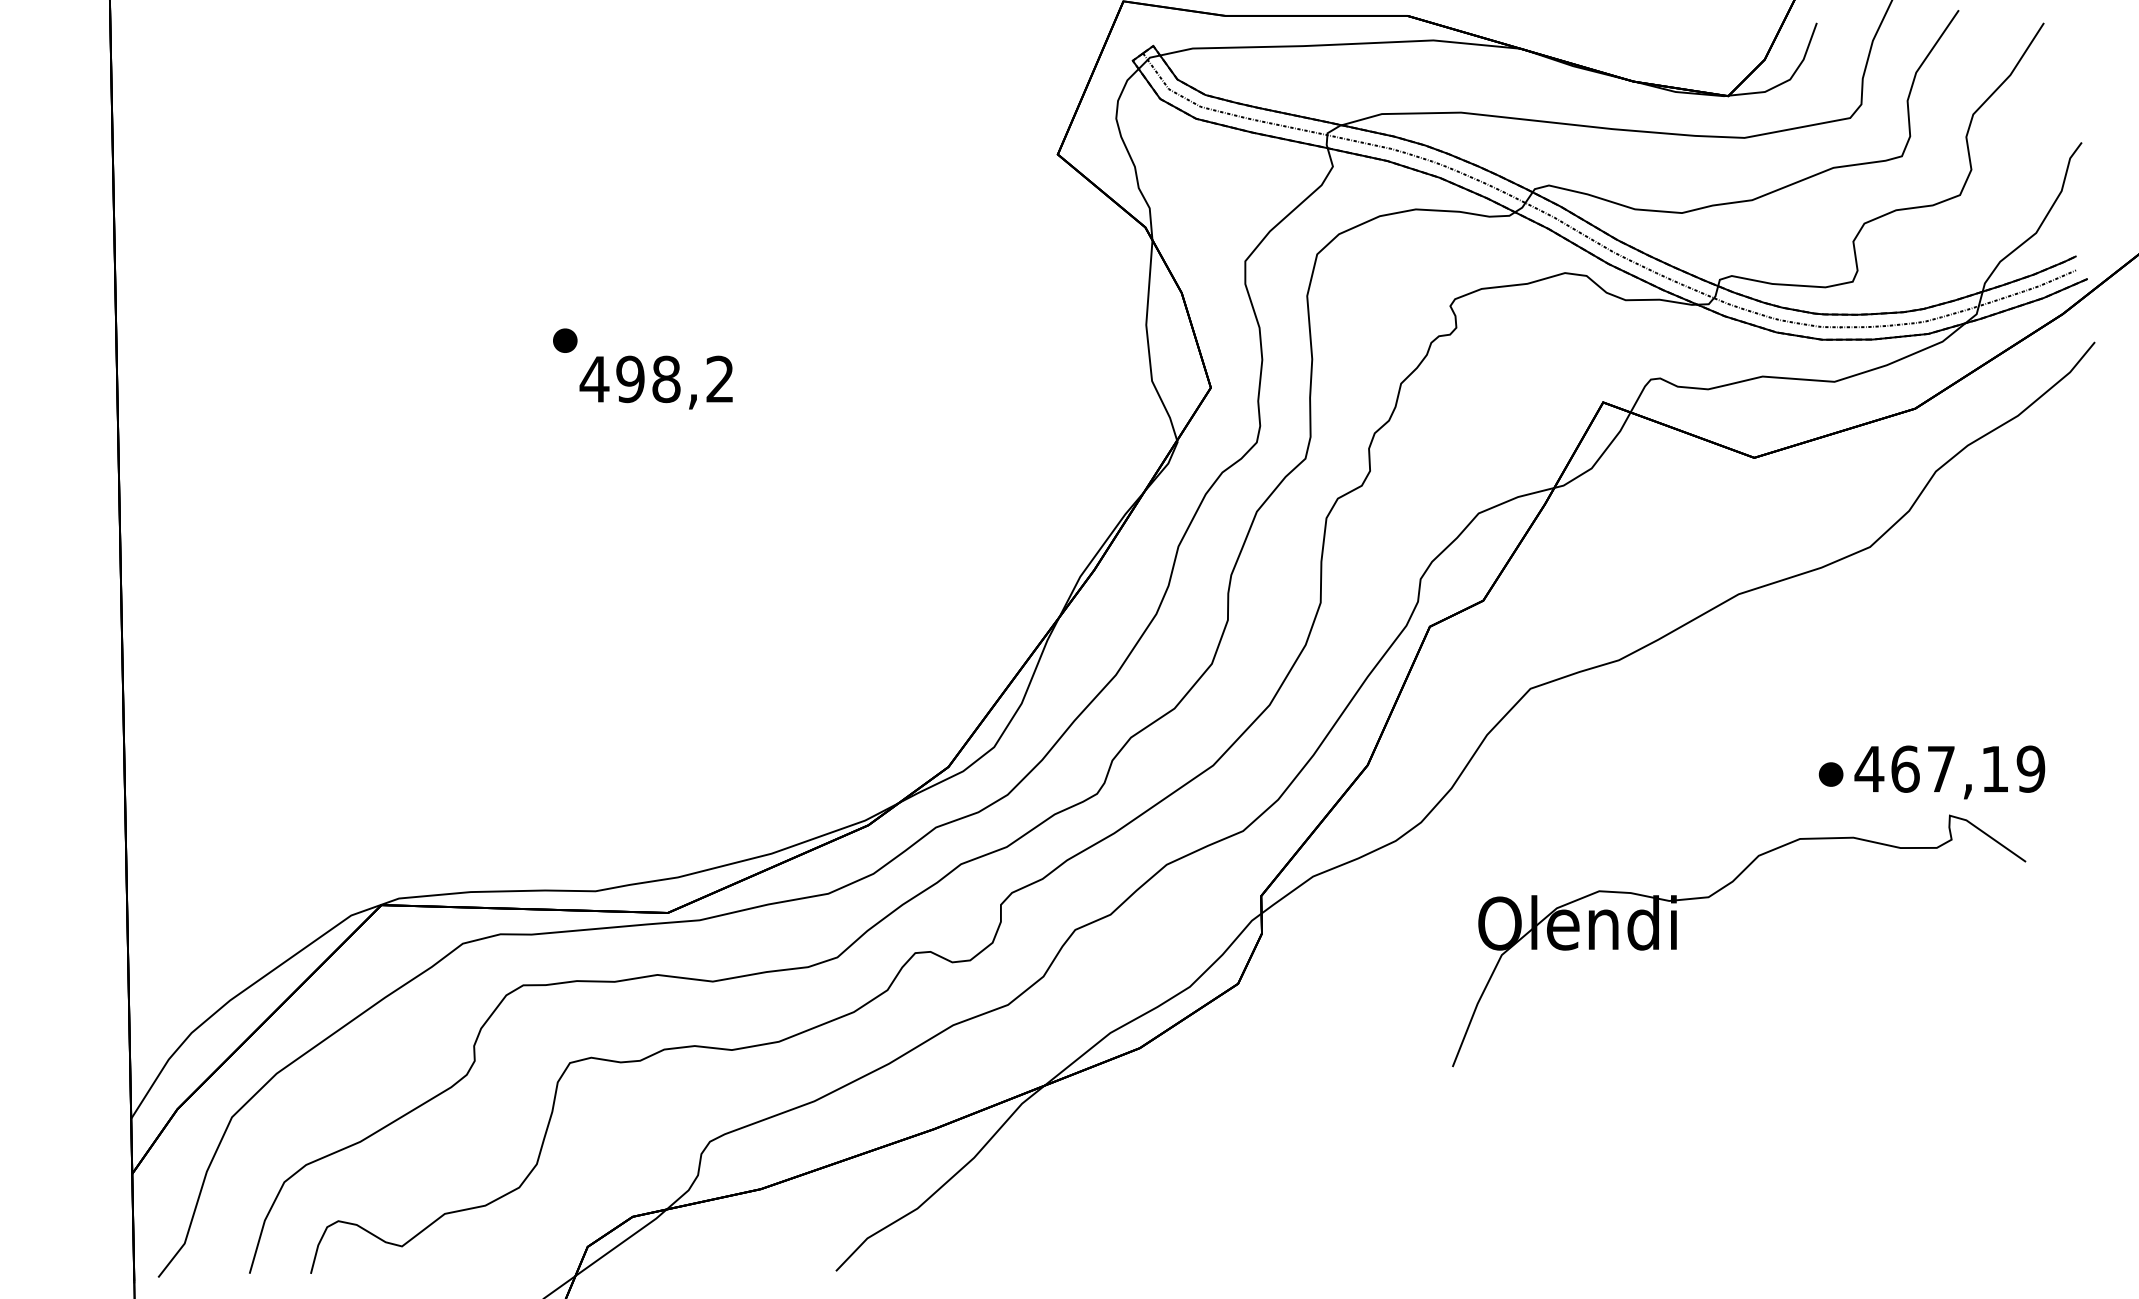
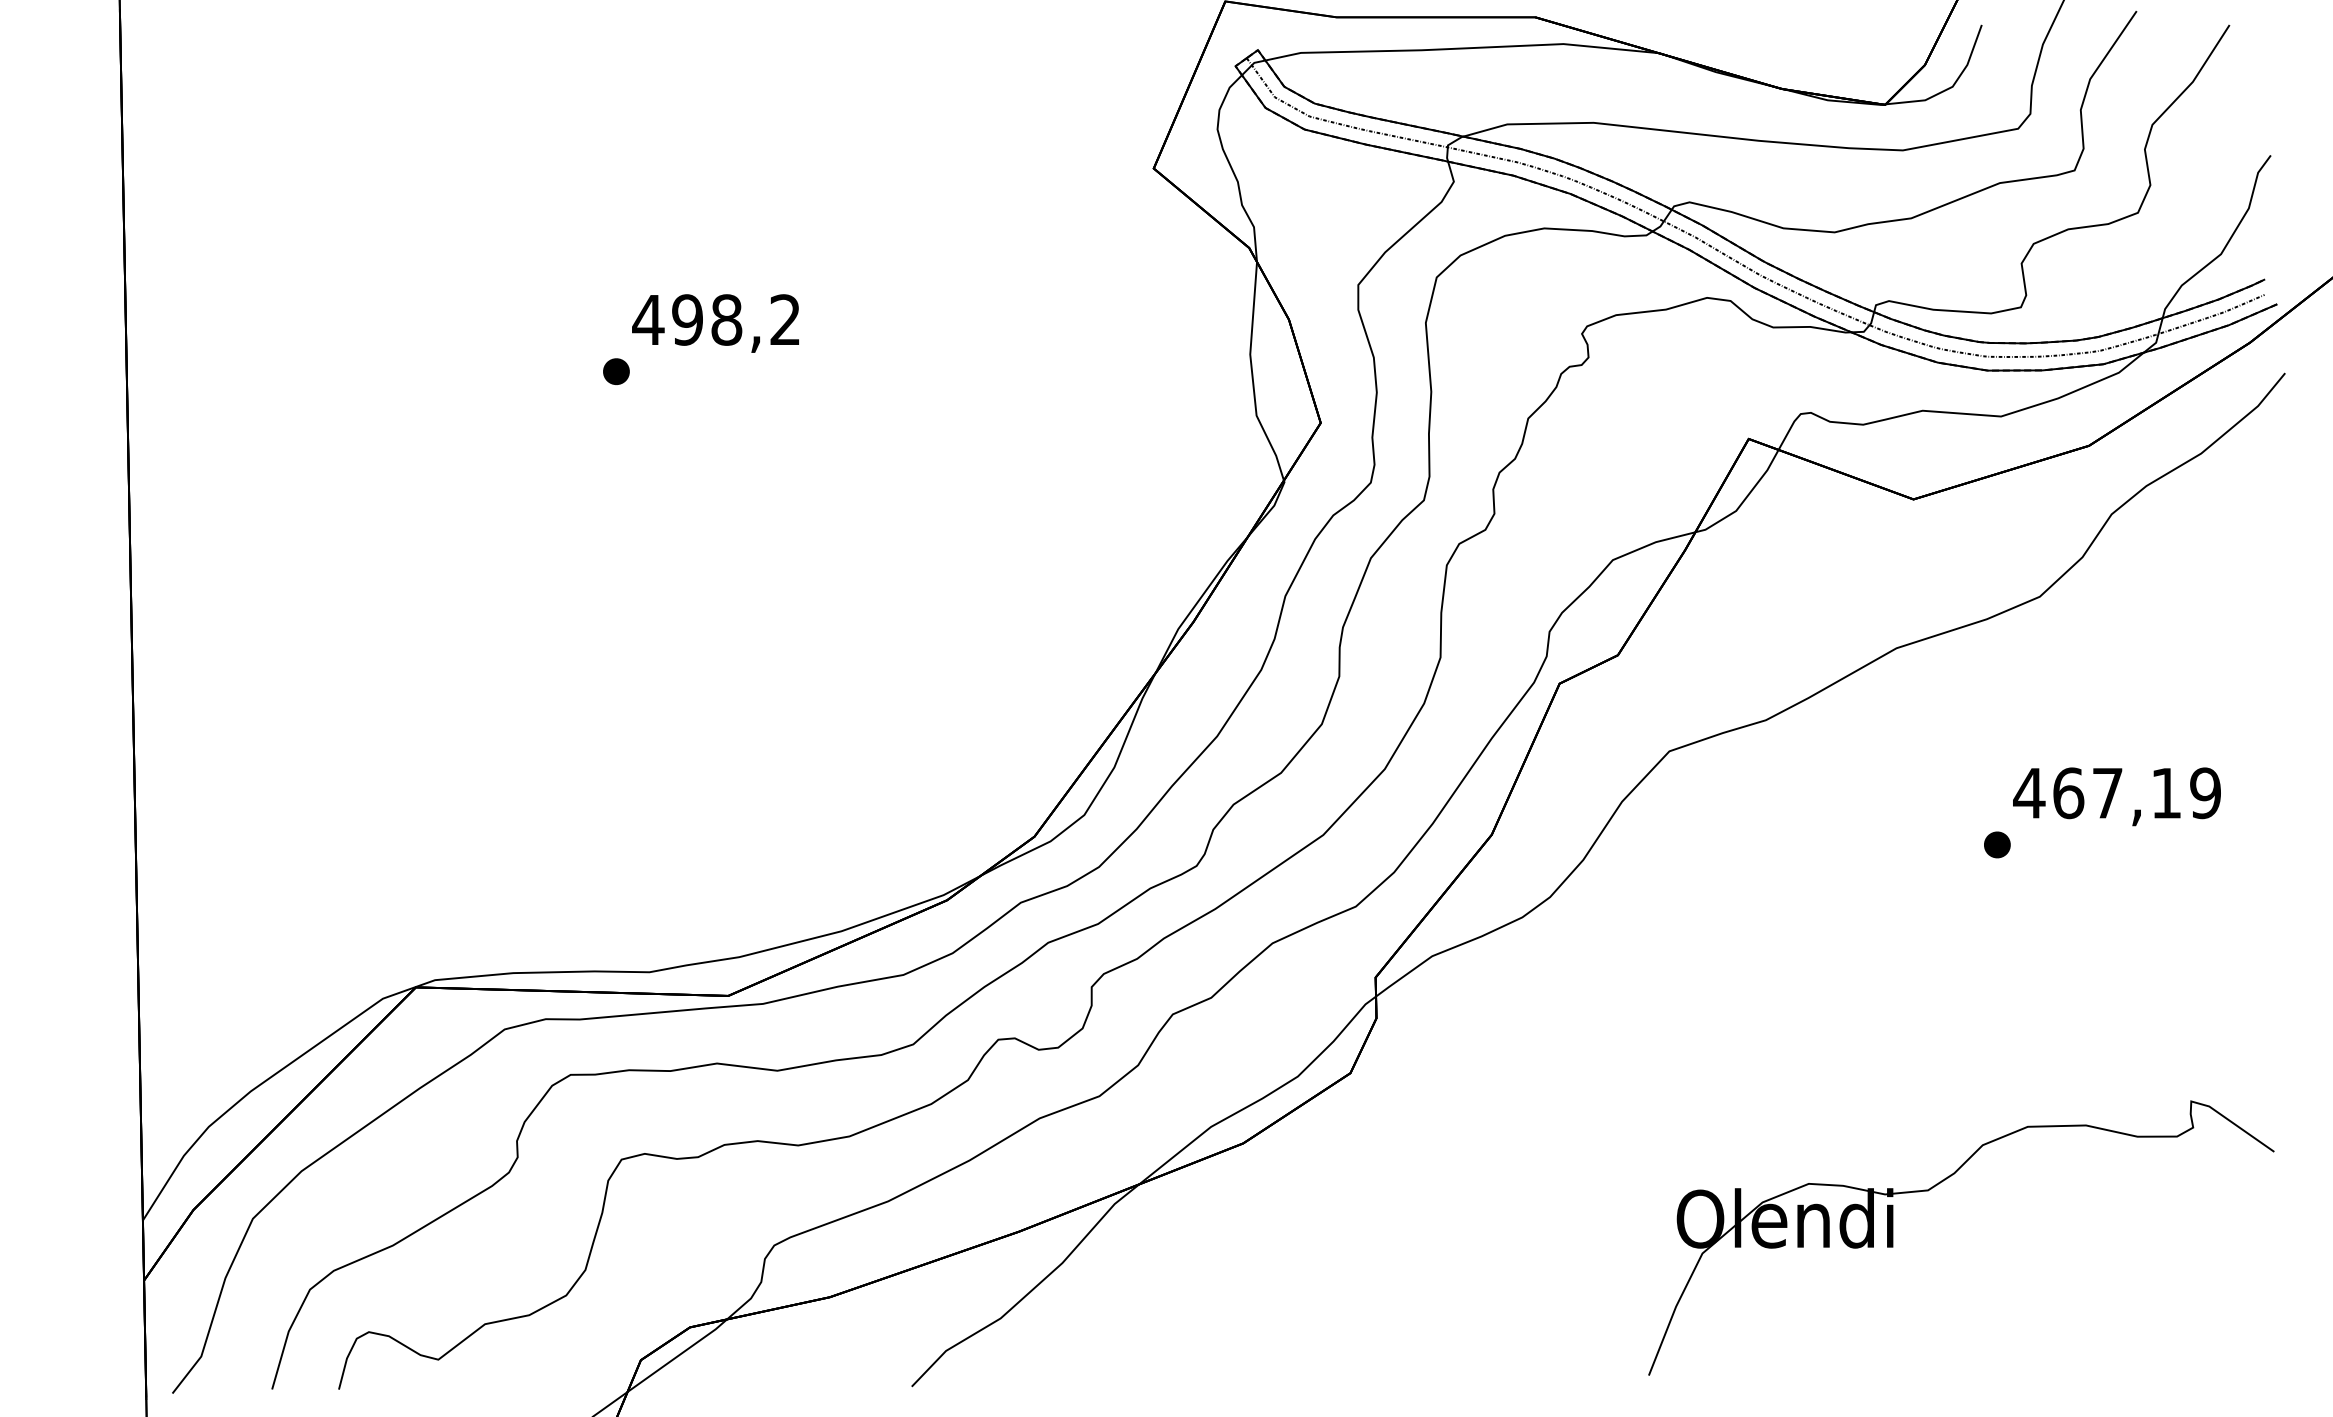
text: (655, 382) -> (714, 323), moved
text: (1949, 772) -> (2116, 796), moved
part: (1710, 897) -> (1930, 1190), moved

